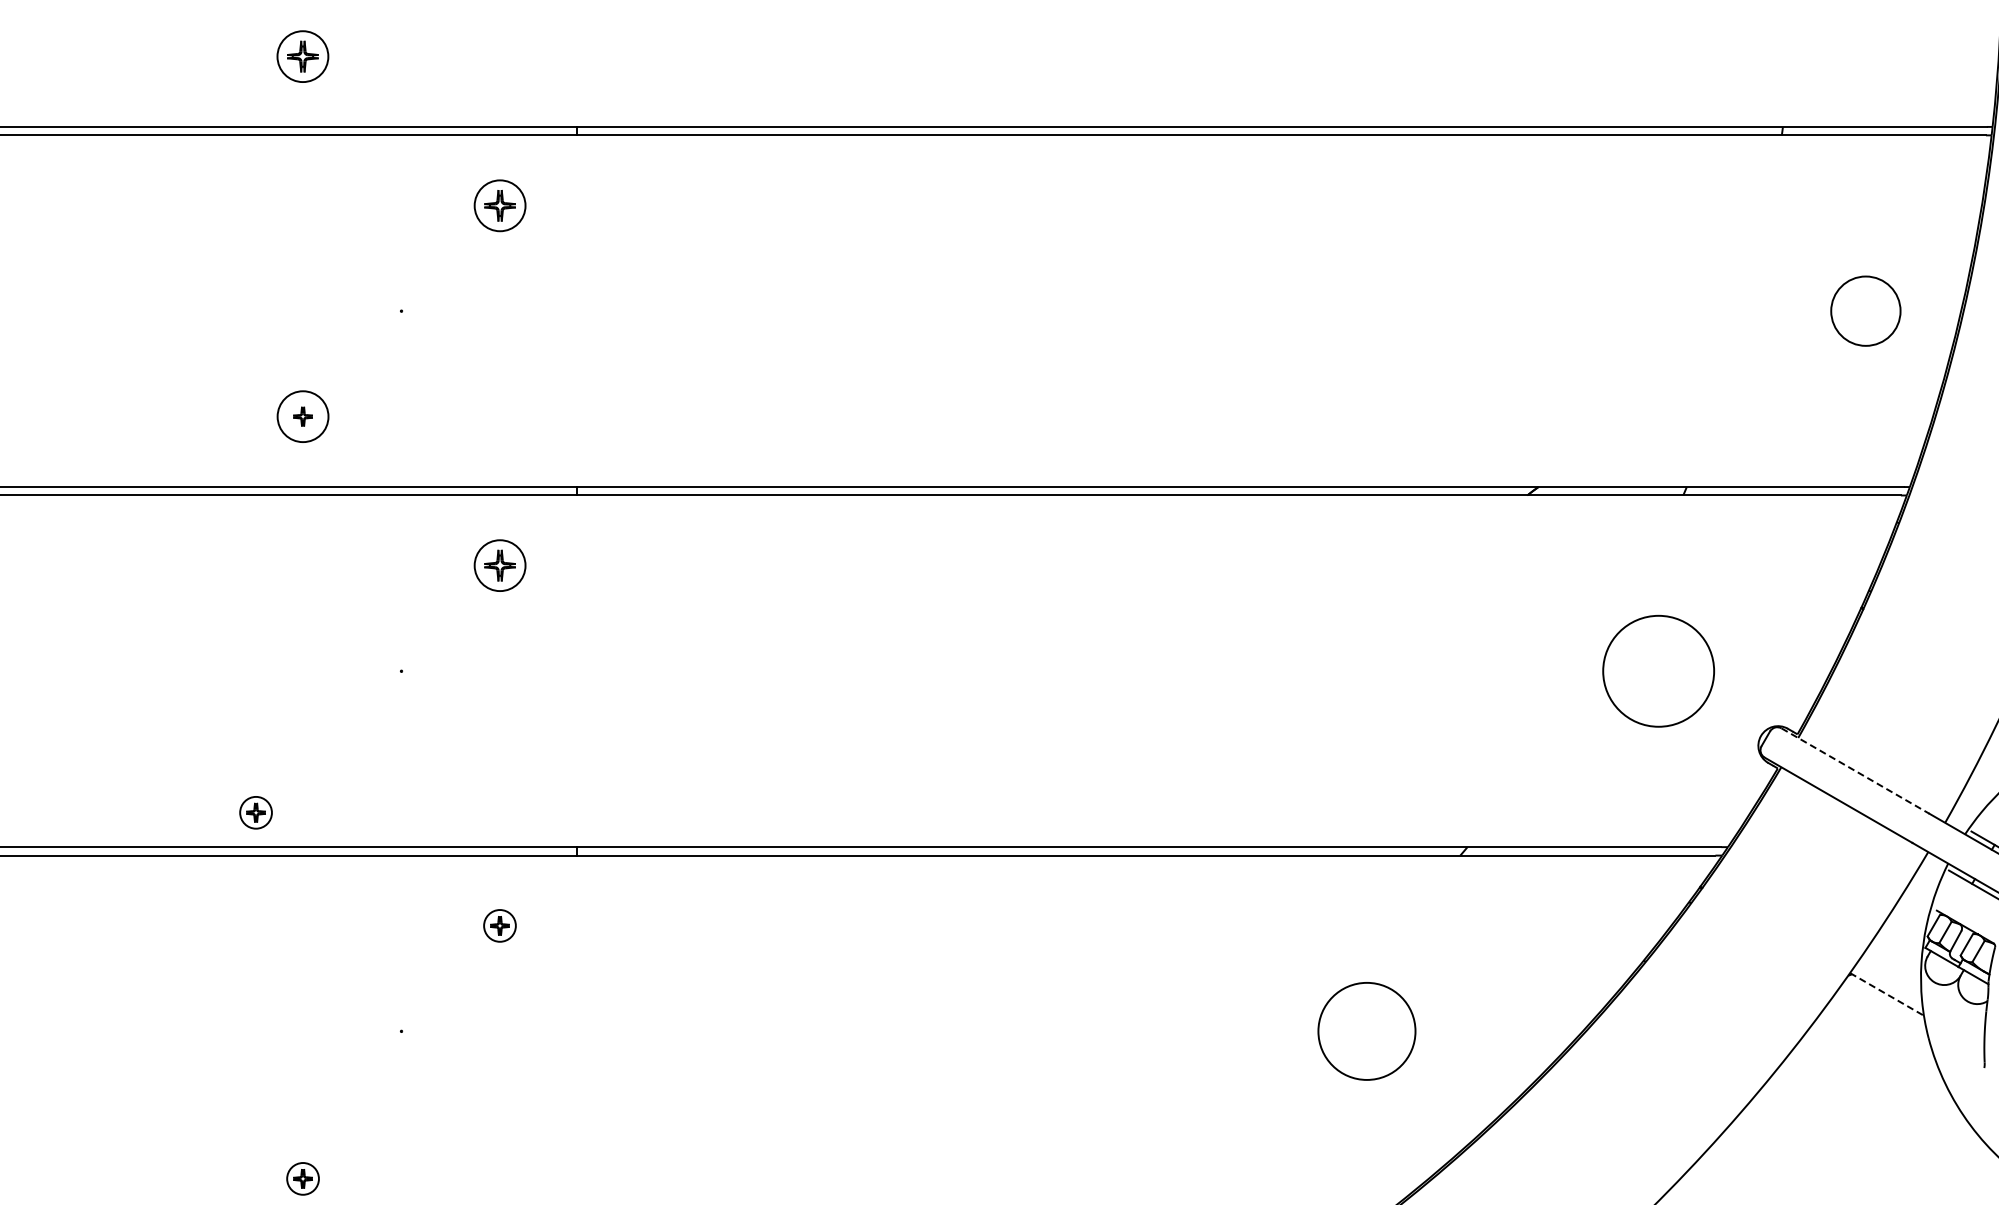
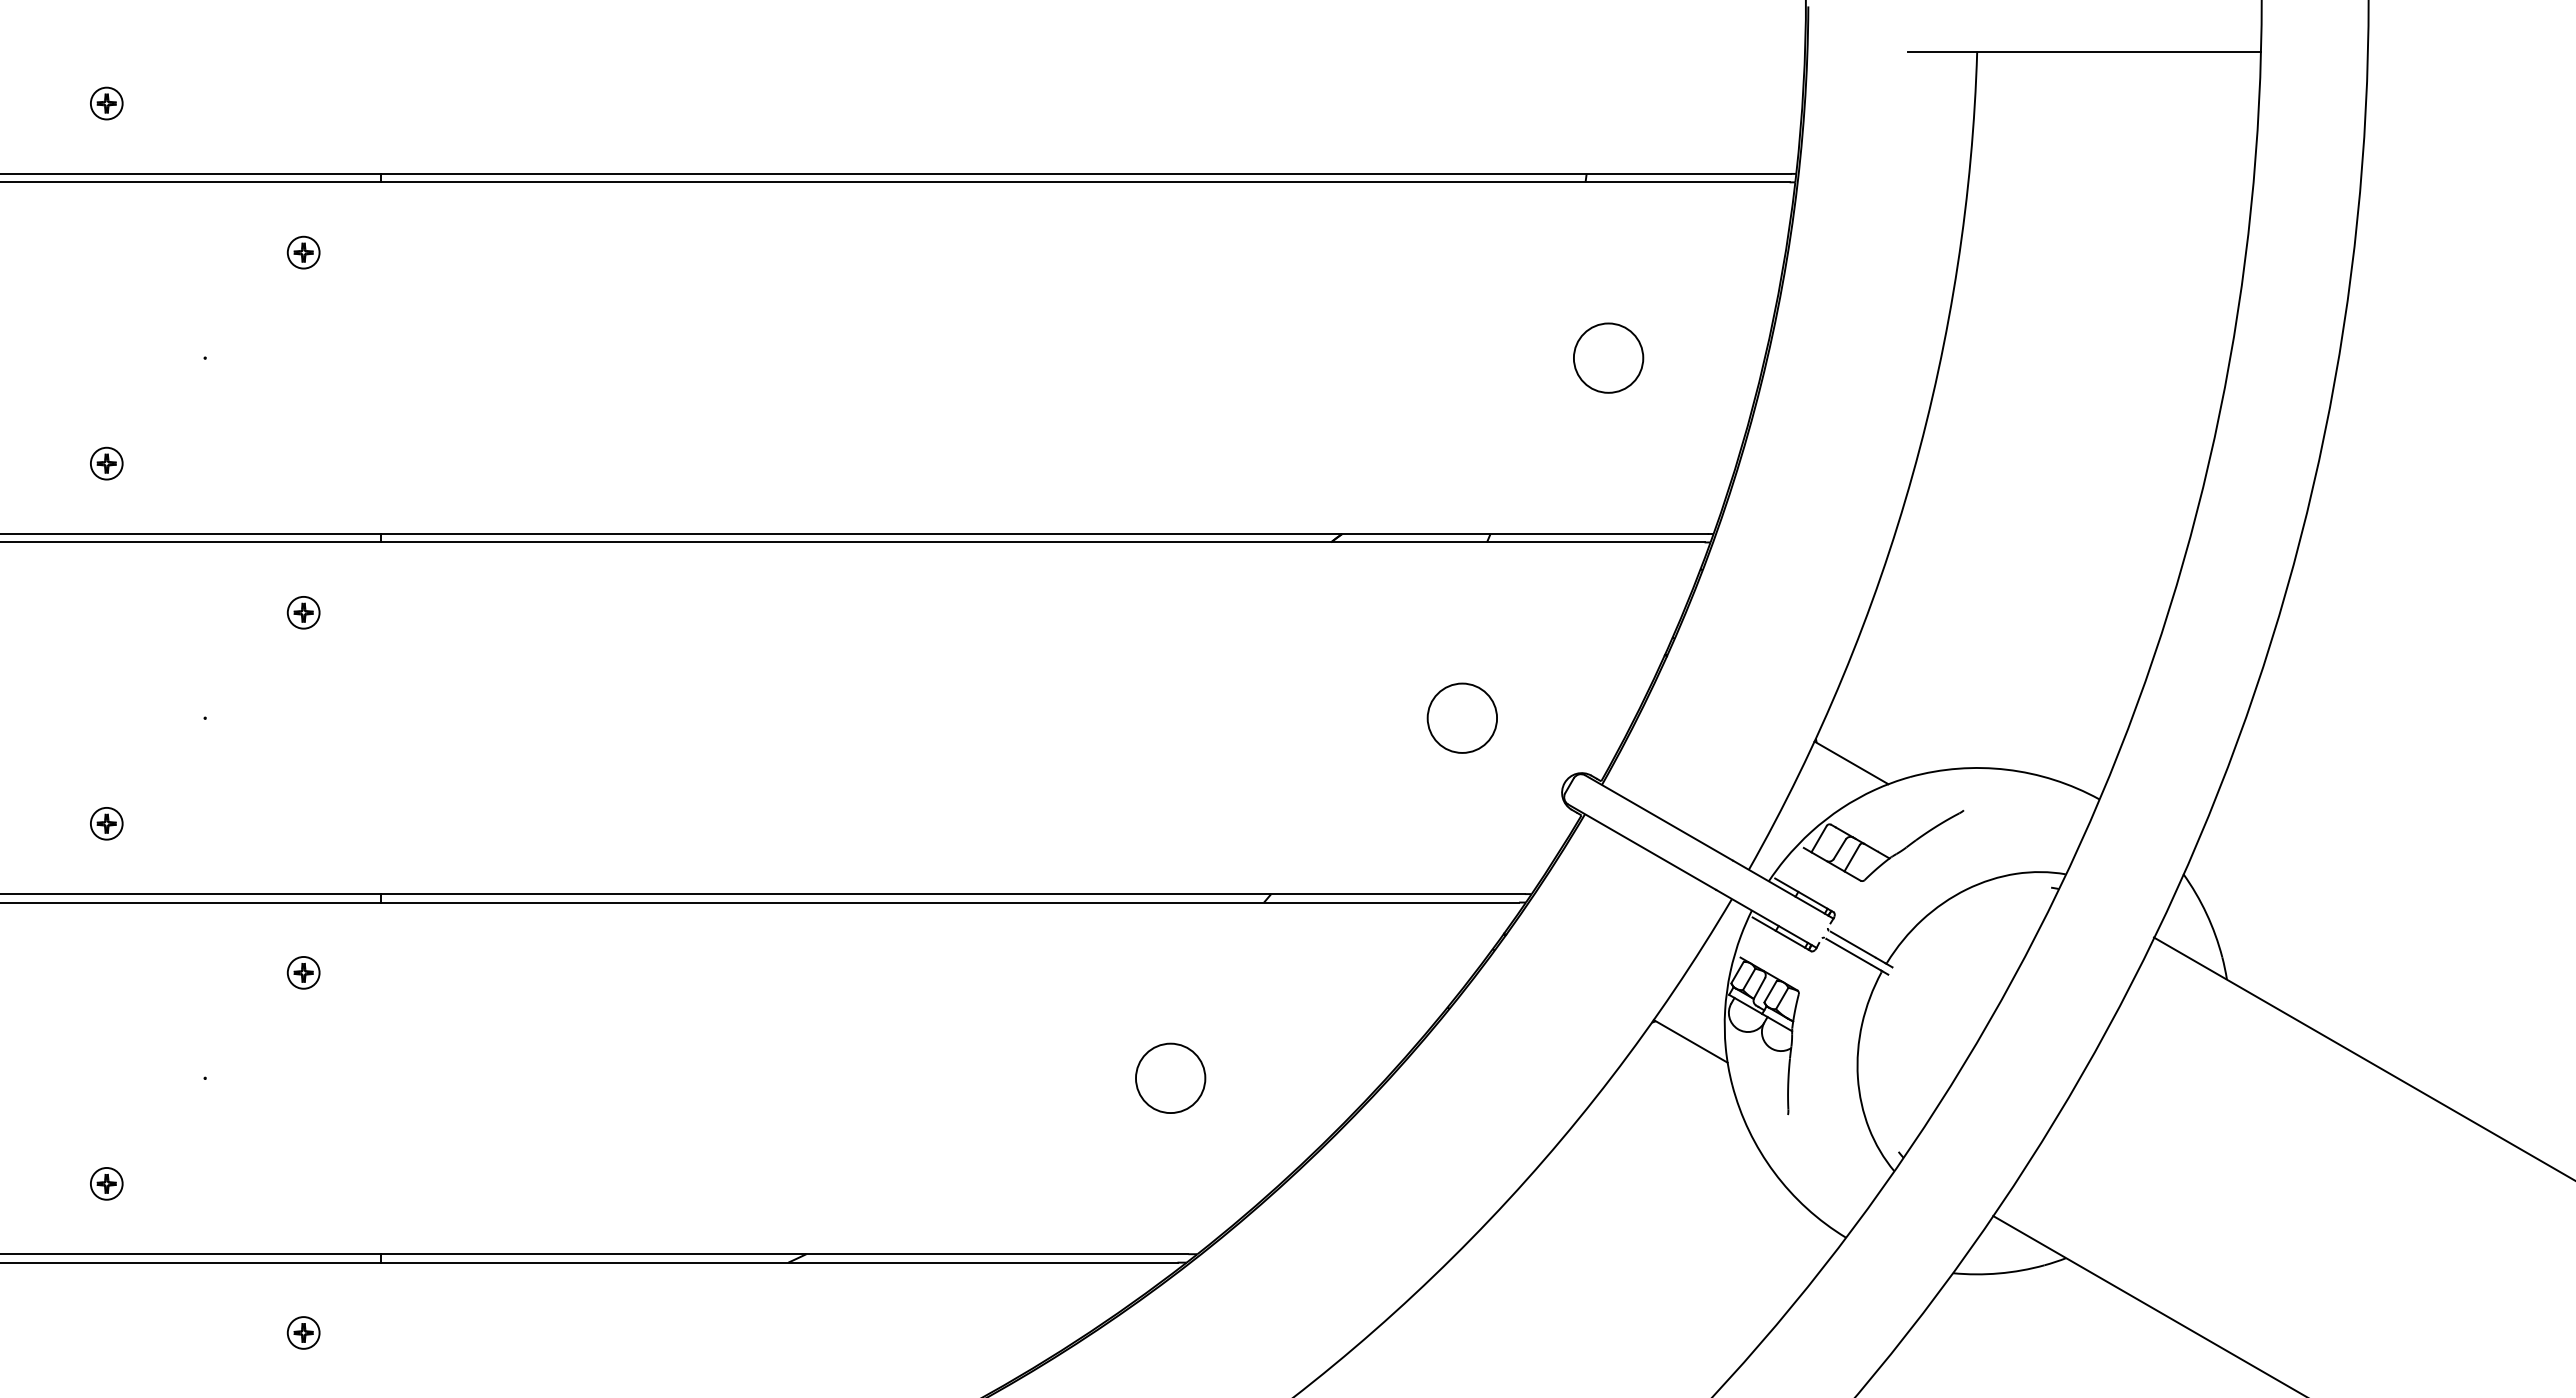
part: (302, 56) -> (106, 103), size x0.62
part: (499, 205) -> (303, 252), size x0.62
circle: (1865, 310) -> (1608, 357), moved
circle: (302, 416) -> (106, 463), size x0.62
part: (499, 565) -> (303, 612), size x0.62
circle: (1658, 670) -> (1462, 717), size x0.62
line: (1855, 771) -> (1659, 818), dashed -> solid
part: (255, 812) -> (106, 823), moved
line: (1886, 994) -> (1690, 1041), dashed -> solid
circle: (1366, 1031) -> (1170, 1078), size x0.71
part: (302, 1178) -> (106, 1183), moved

